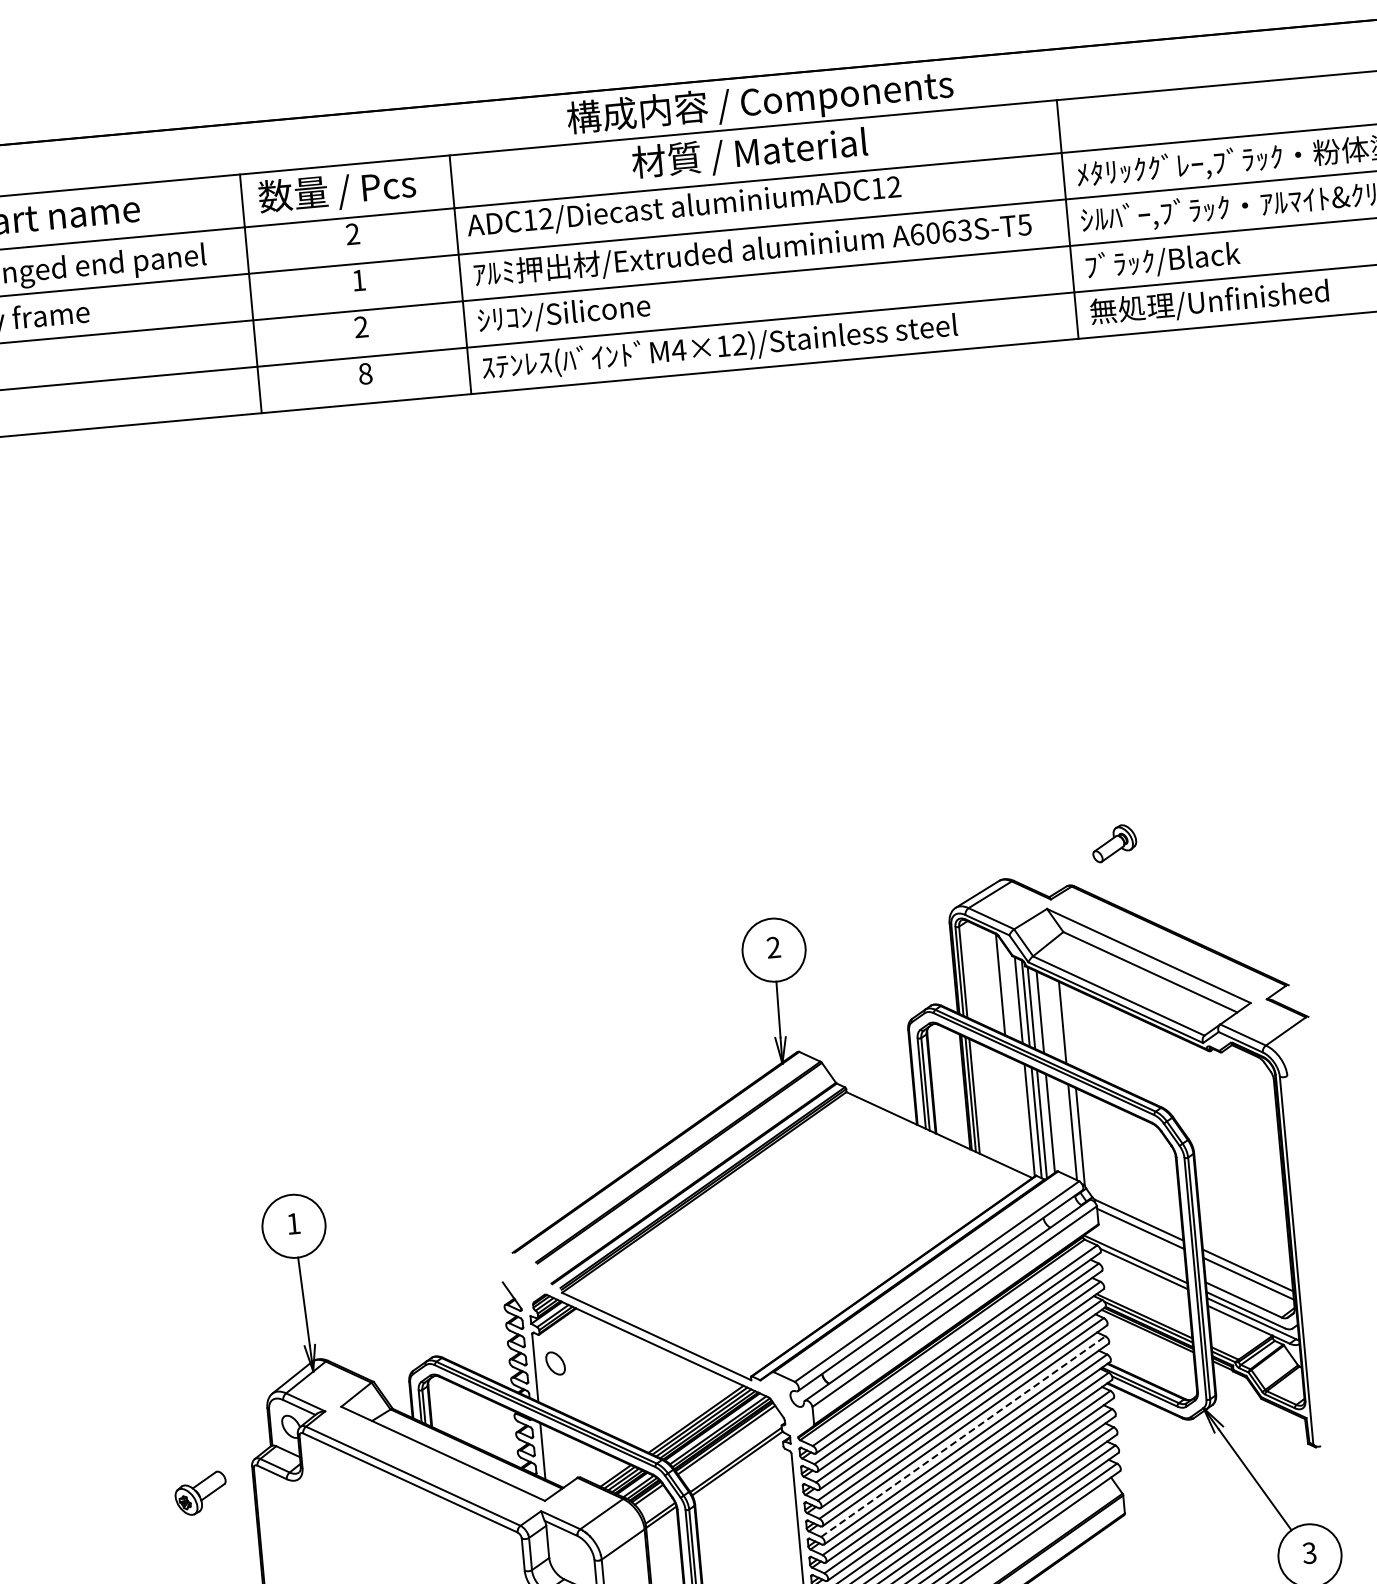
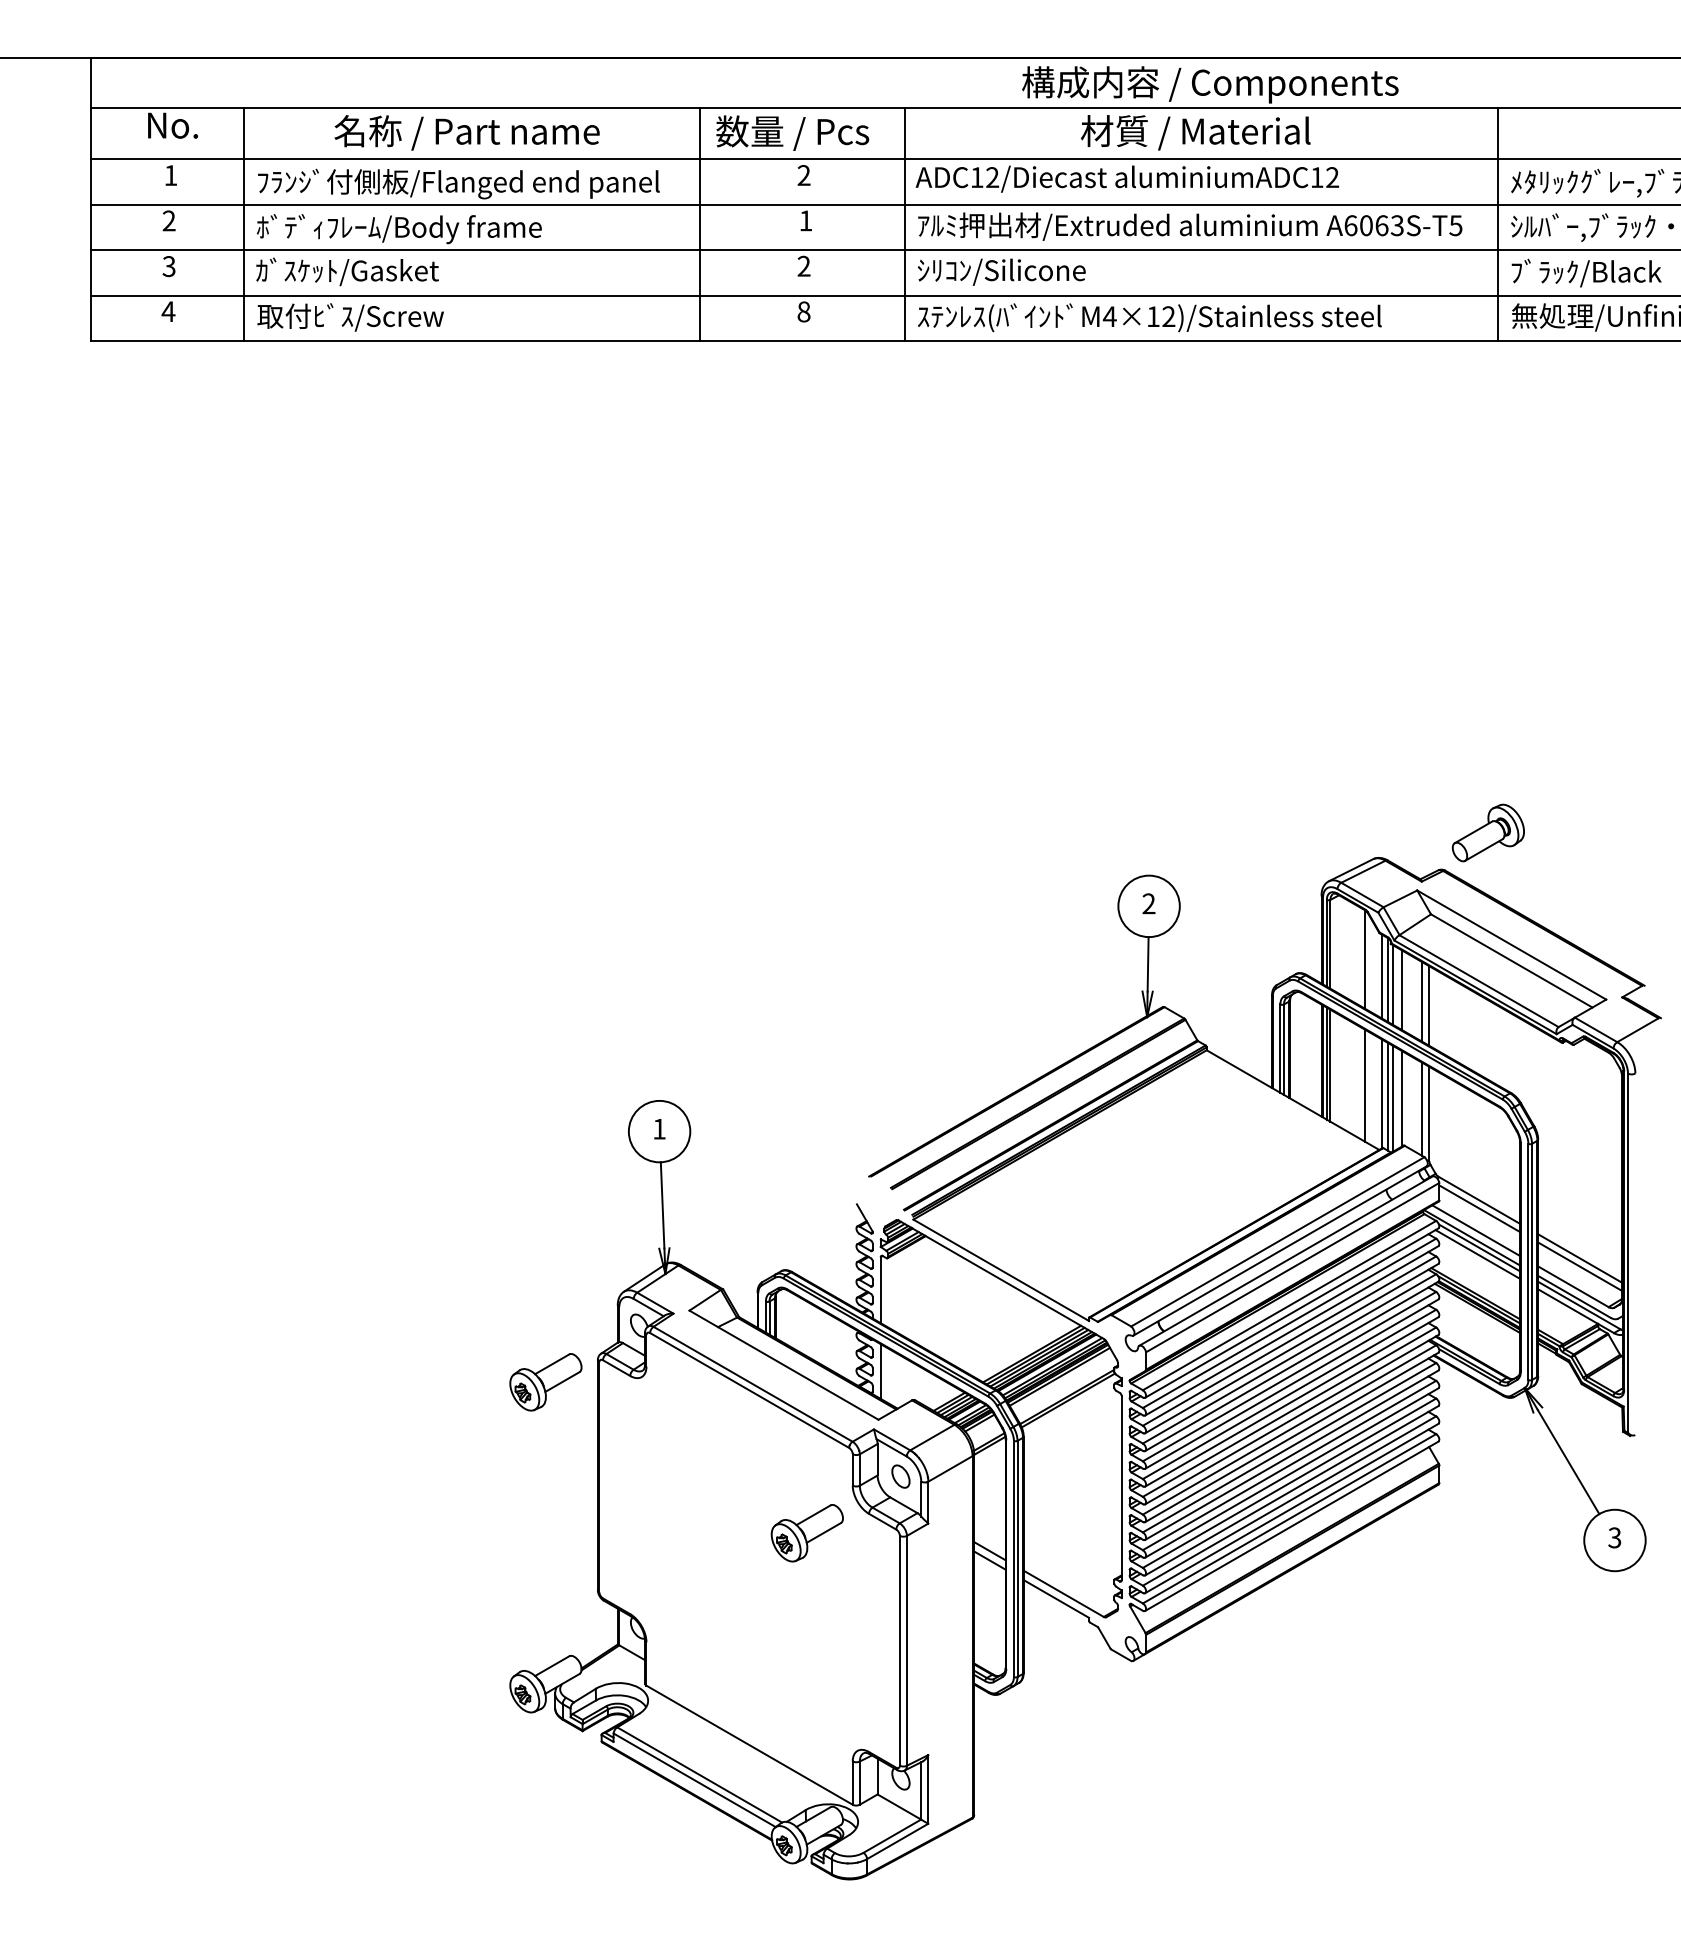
part: (1113, 843) -> (1487, 832), size x1.67
line: (1070, 1025) -> (1429, 1005), added
line: (1012, 1113) -> (1365, 1085), added
line: (1139, 1251) -> (1476, 1230), added
line: (1142, 1275) -> (1477, 1254), added
part: (555, 1363) -> (900, 1476), moved
line: (963, 1436) -> (1289, 1394), dashed -> solid
part: (200, 1493) -> (545, 1382), size x1.43

